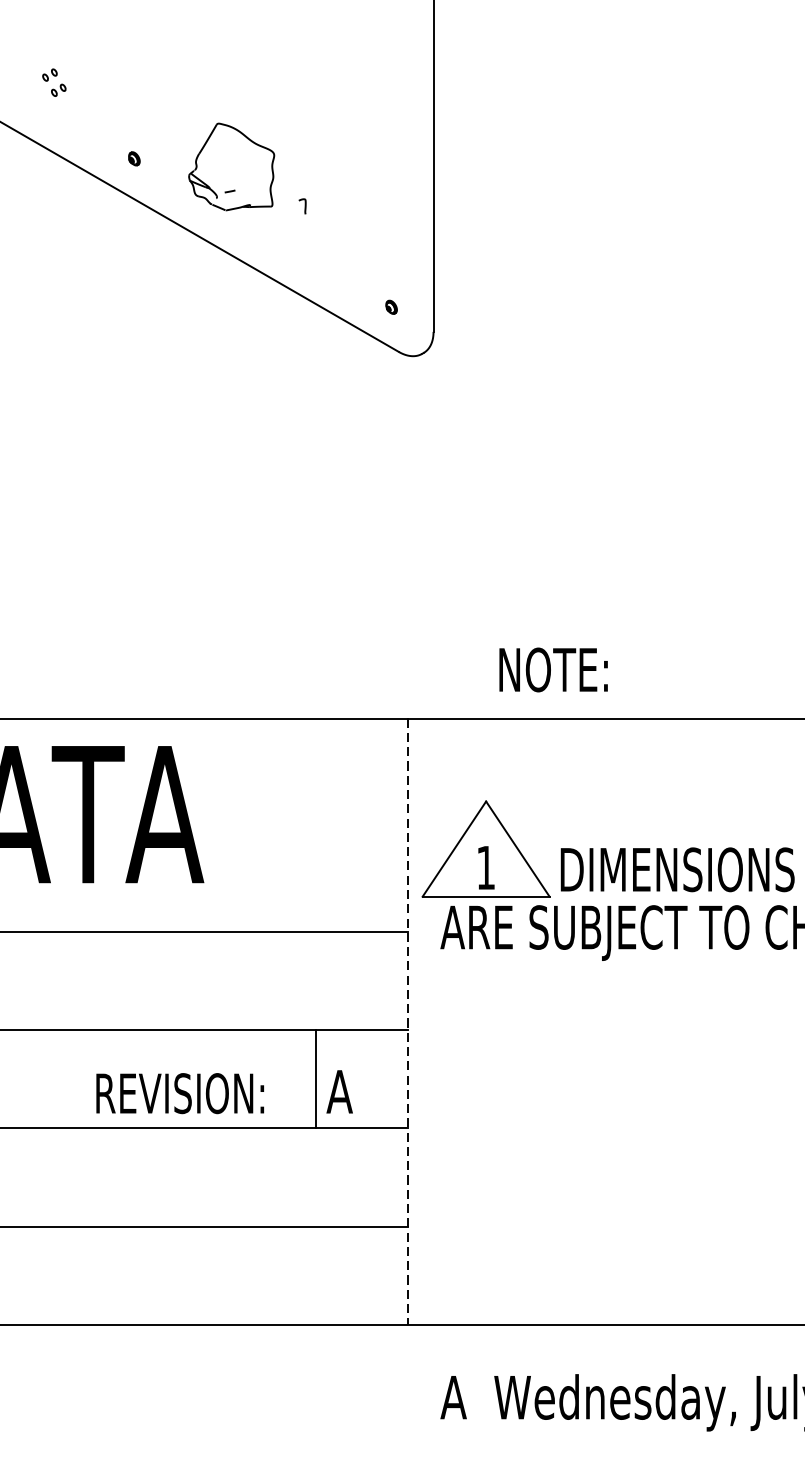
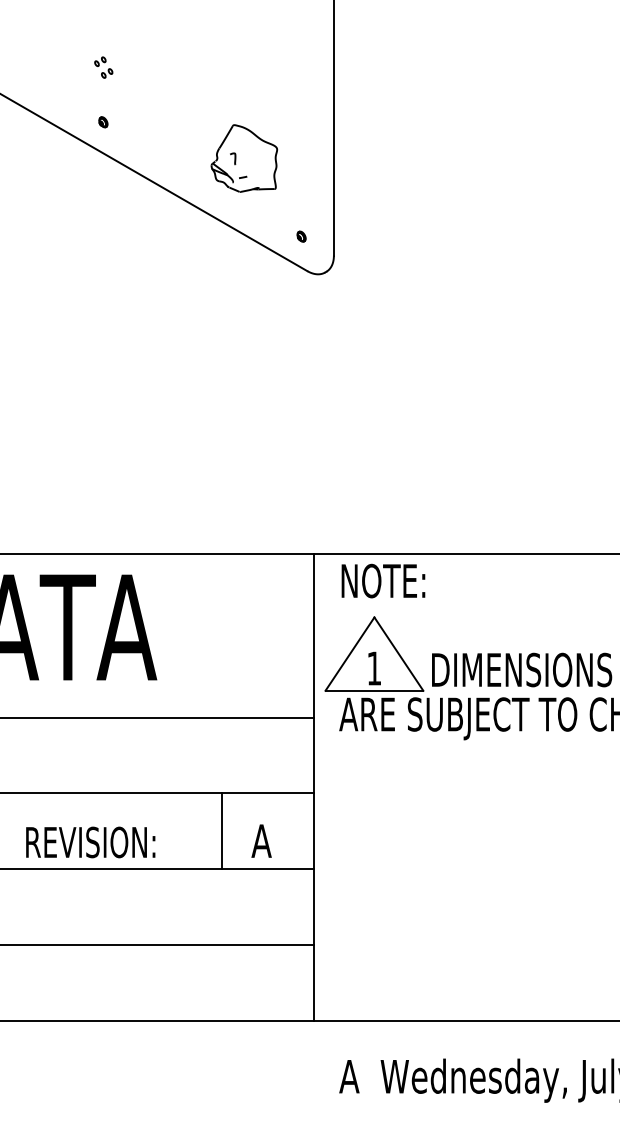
part: (54, 82) -> (103, 67), moved
part: (231, 166) -> (244, 158), moved
text: (553, 669) -> (383, 580), moved
line: (408, 1022) -> (314, 787), dashed -> solid
line: (316, 1079) -> (222, 831), moved
text: (179, 1093) -> (90, 842), moved

